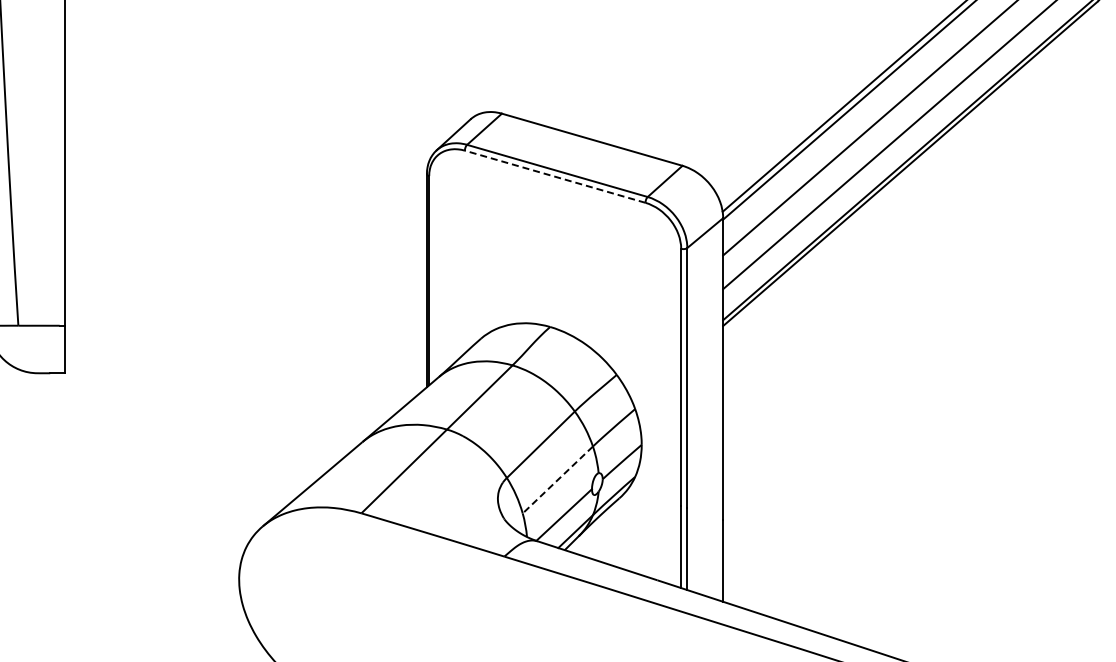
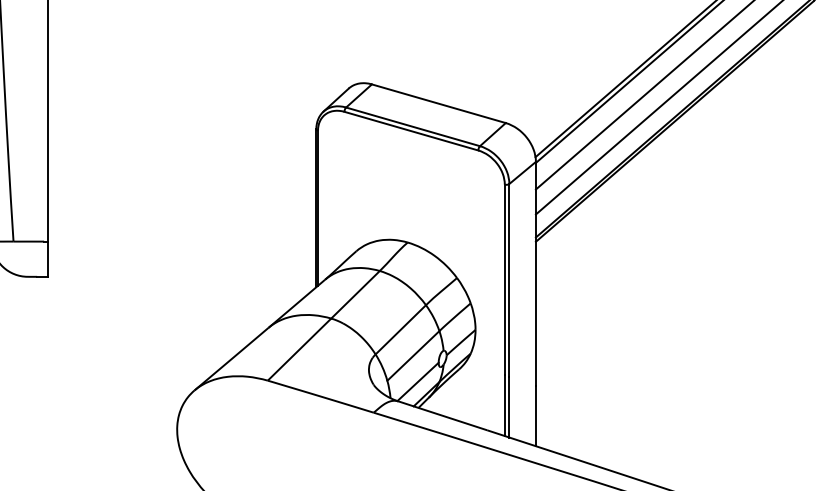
line: (555, 176) -> (411, 130), dashed -> solid
line: (557, 480) -> (413, 356), dashed -> solid

